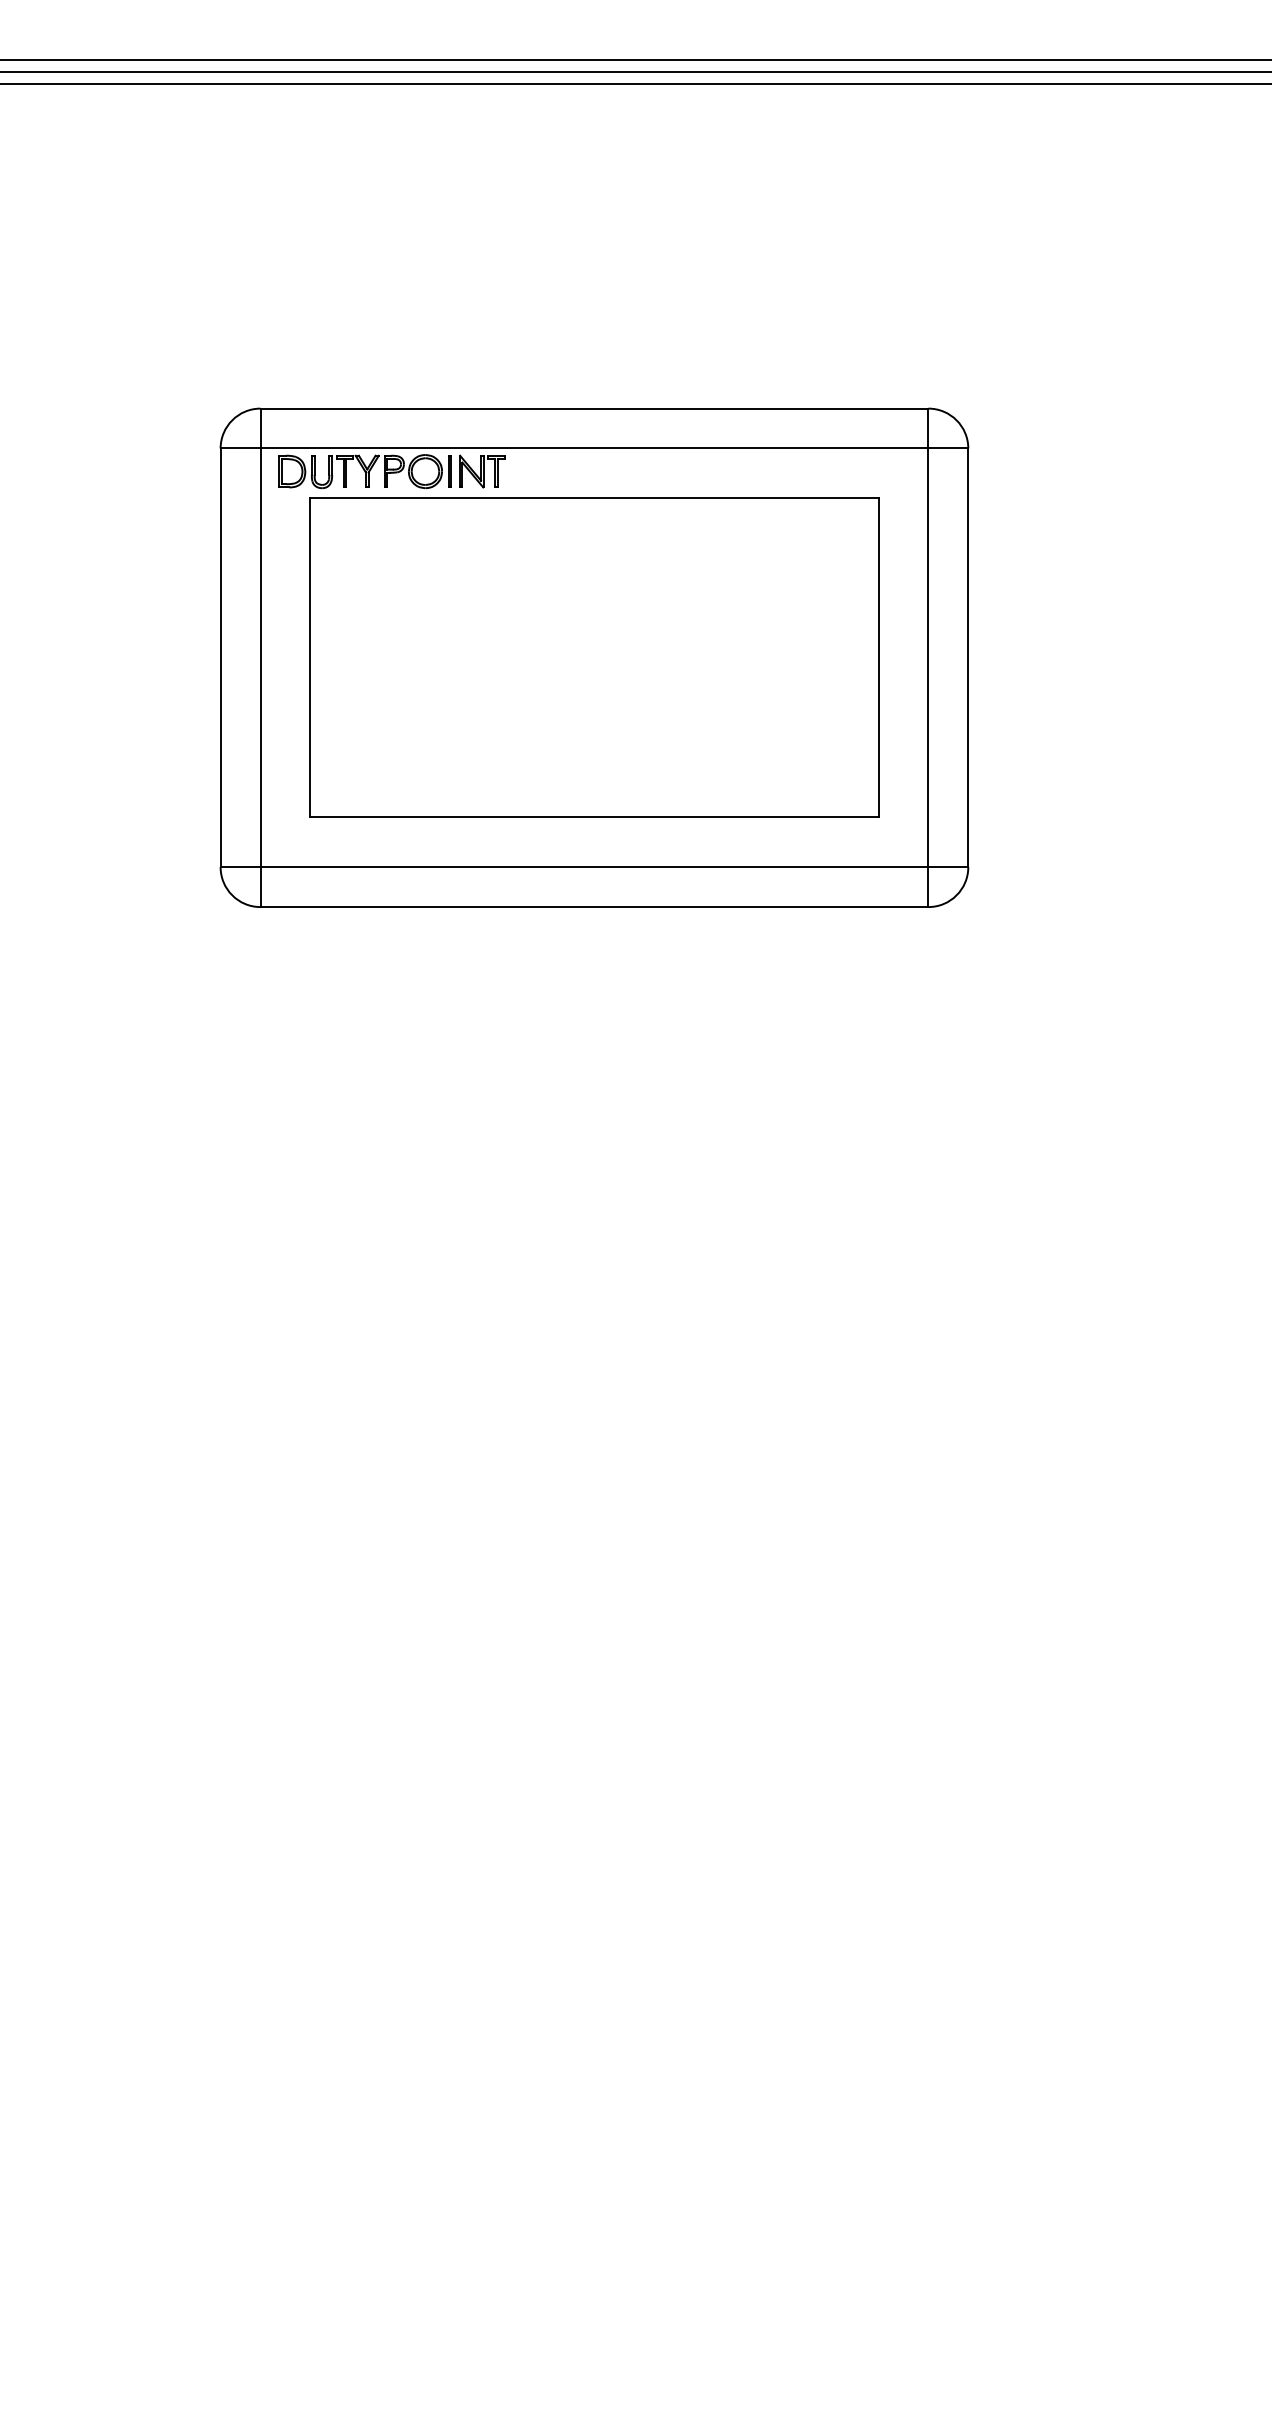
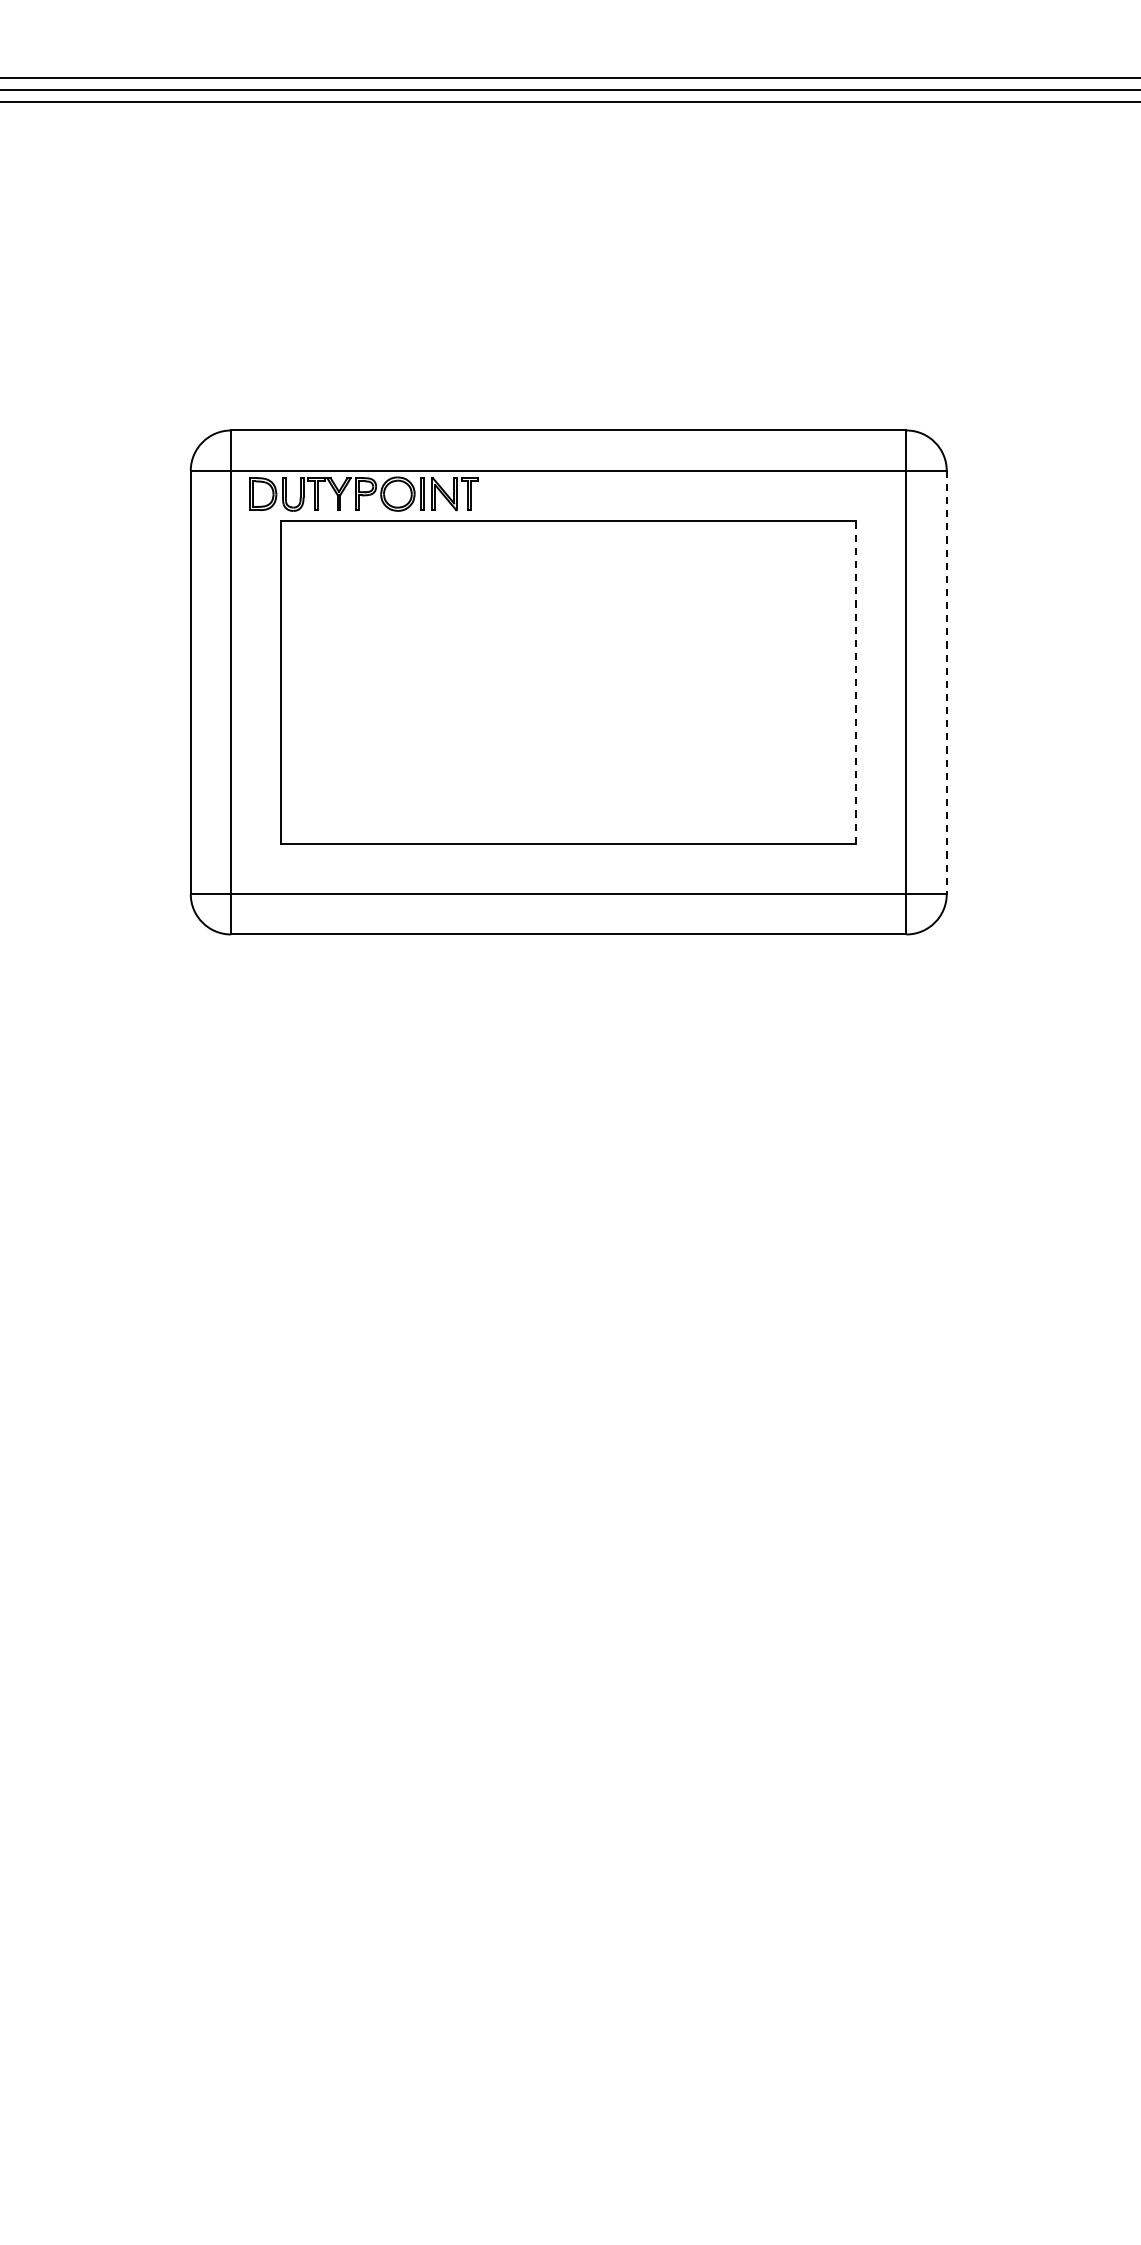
line: (878, 657) -> (855, 682), solid -> dashed
line: (968, 658) -> (946, 683), solid -> dashed

